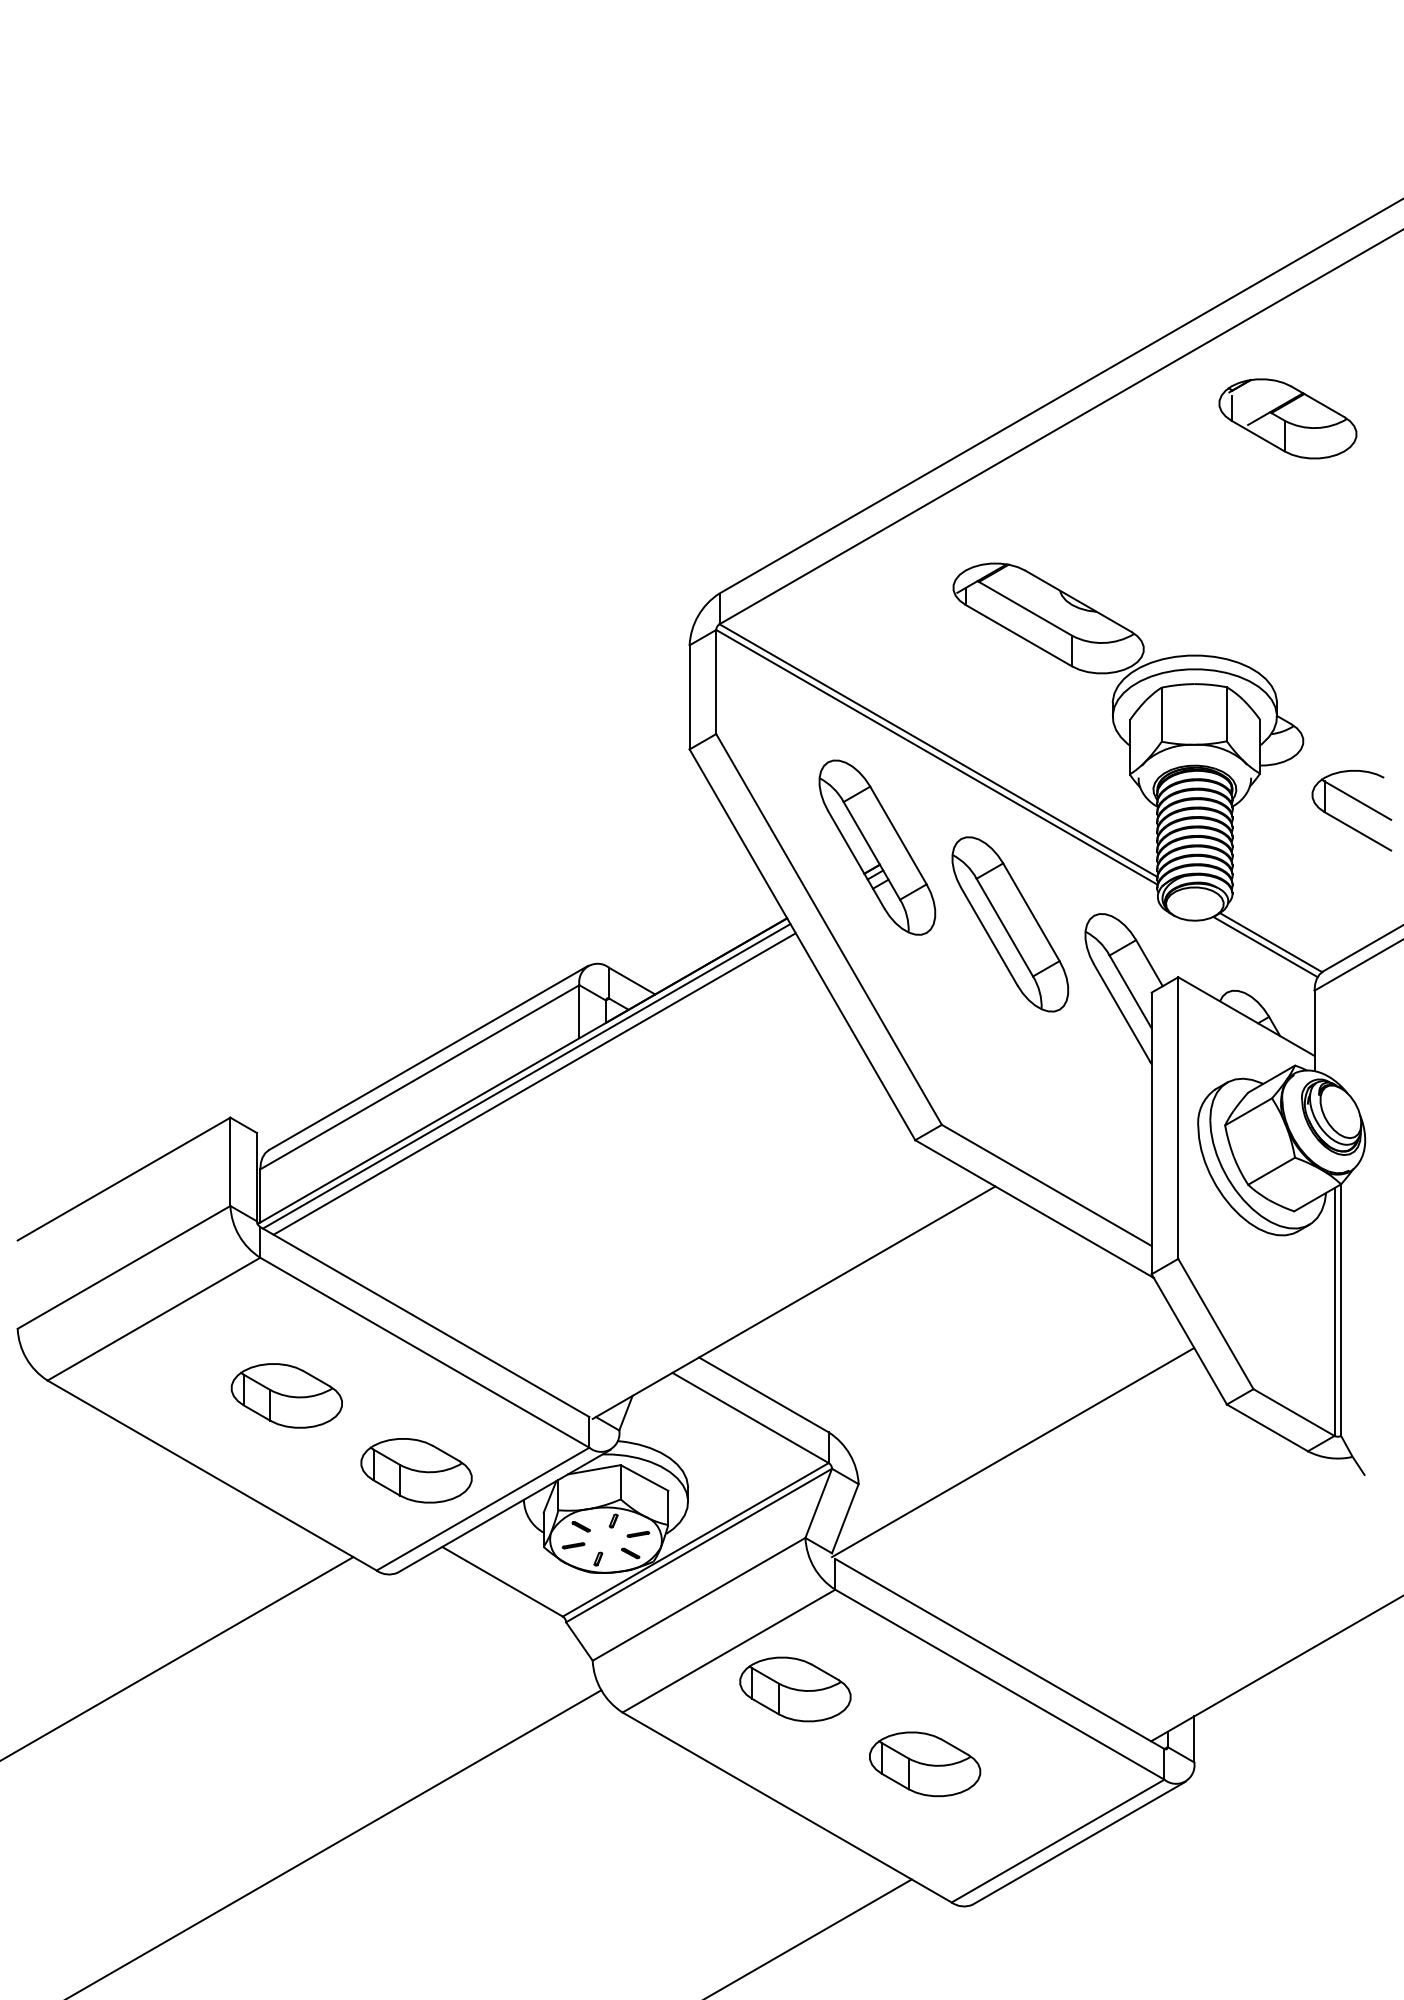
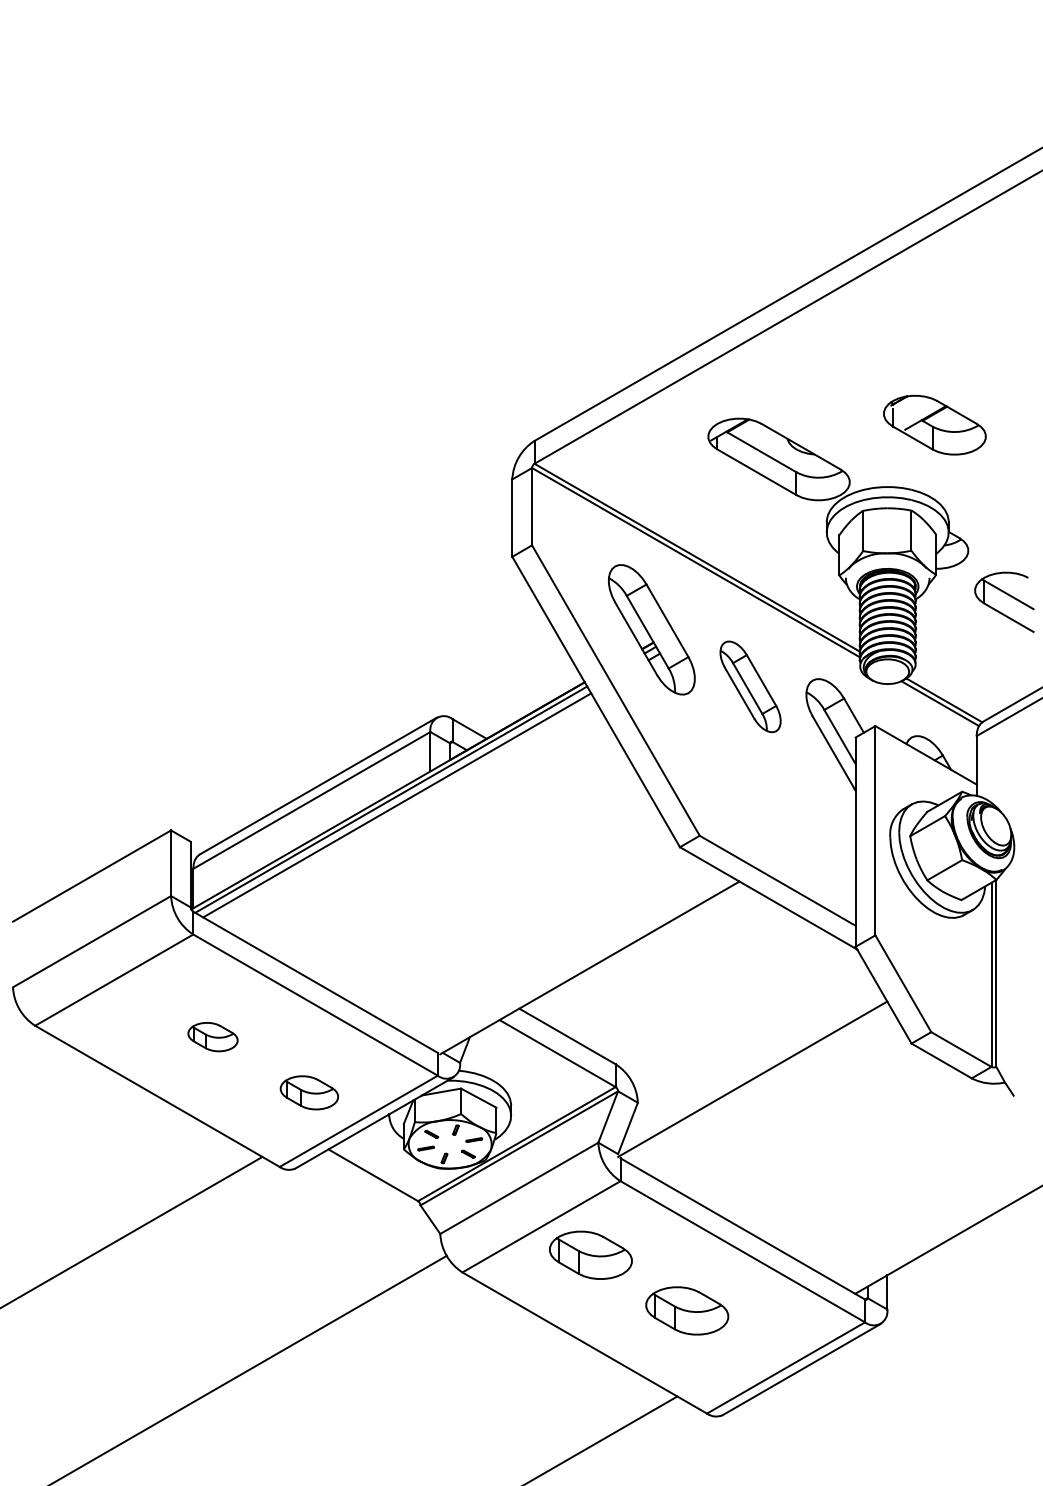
part: (1287, 419) -> (934, 425), moved
part: (1010, 923) -> (750, 686), size x0.7
part: (286, 1394) -> (212, 1036), size x0.6
part: (416, 1470) -> (309, 1092), size x0.7

